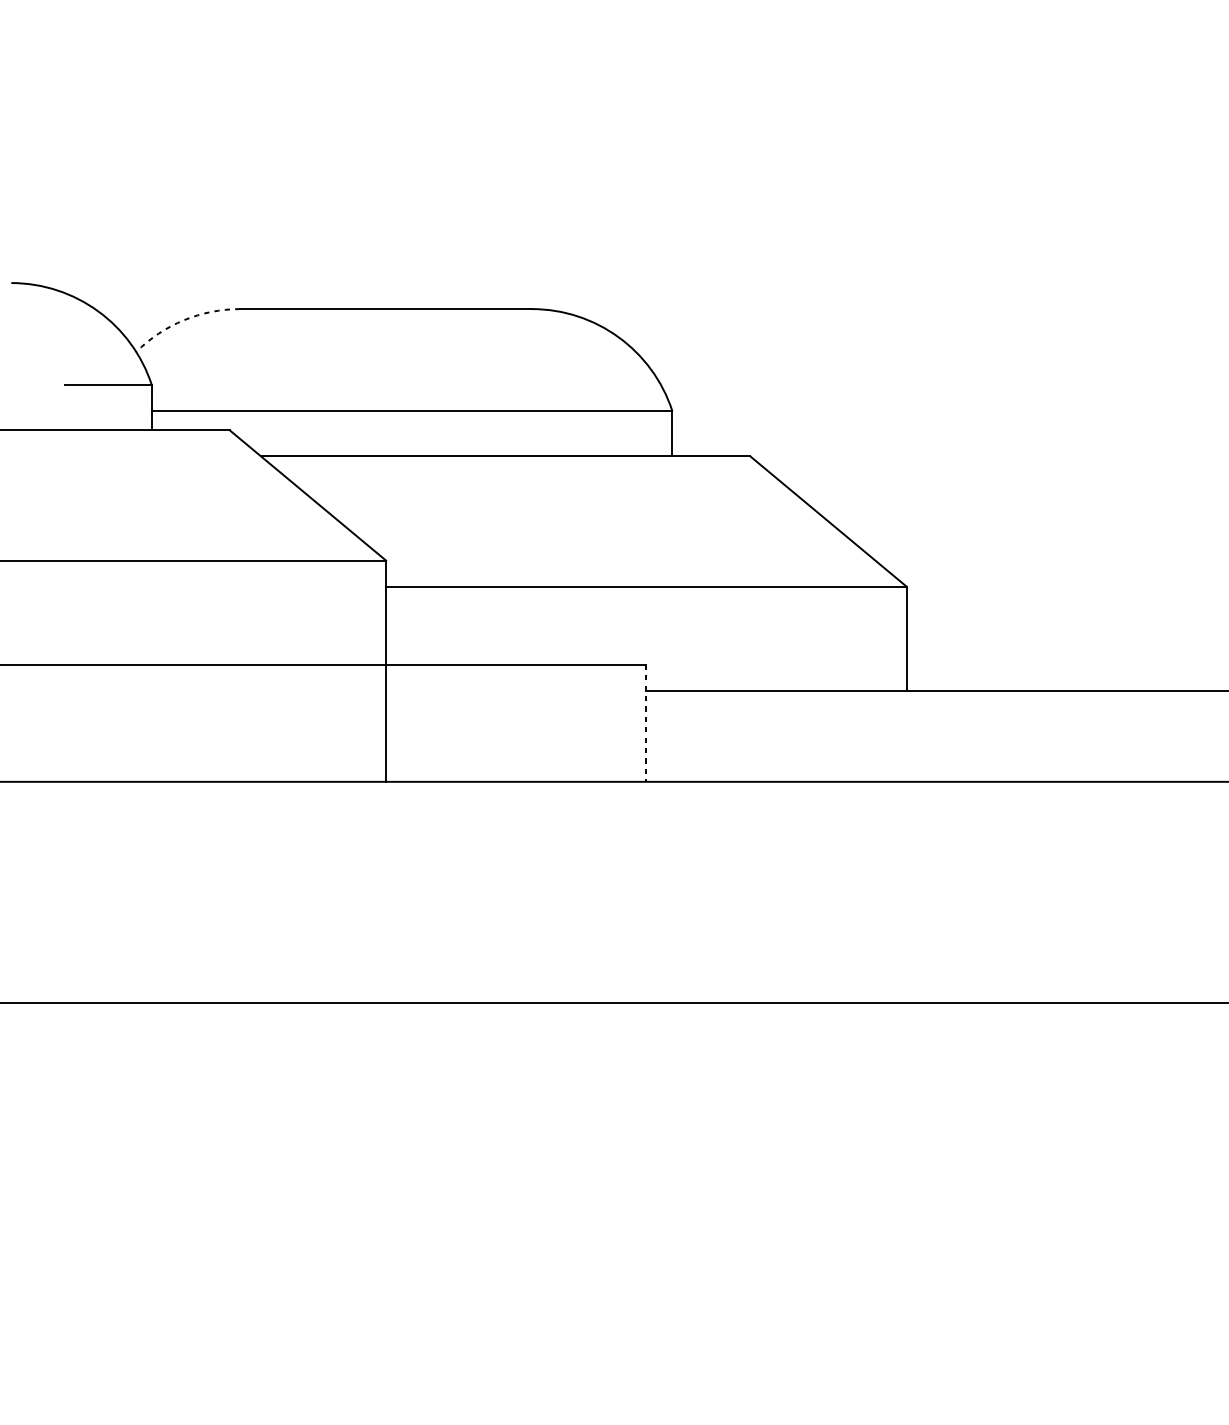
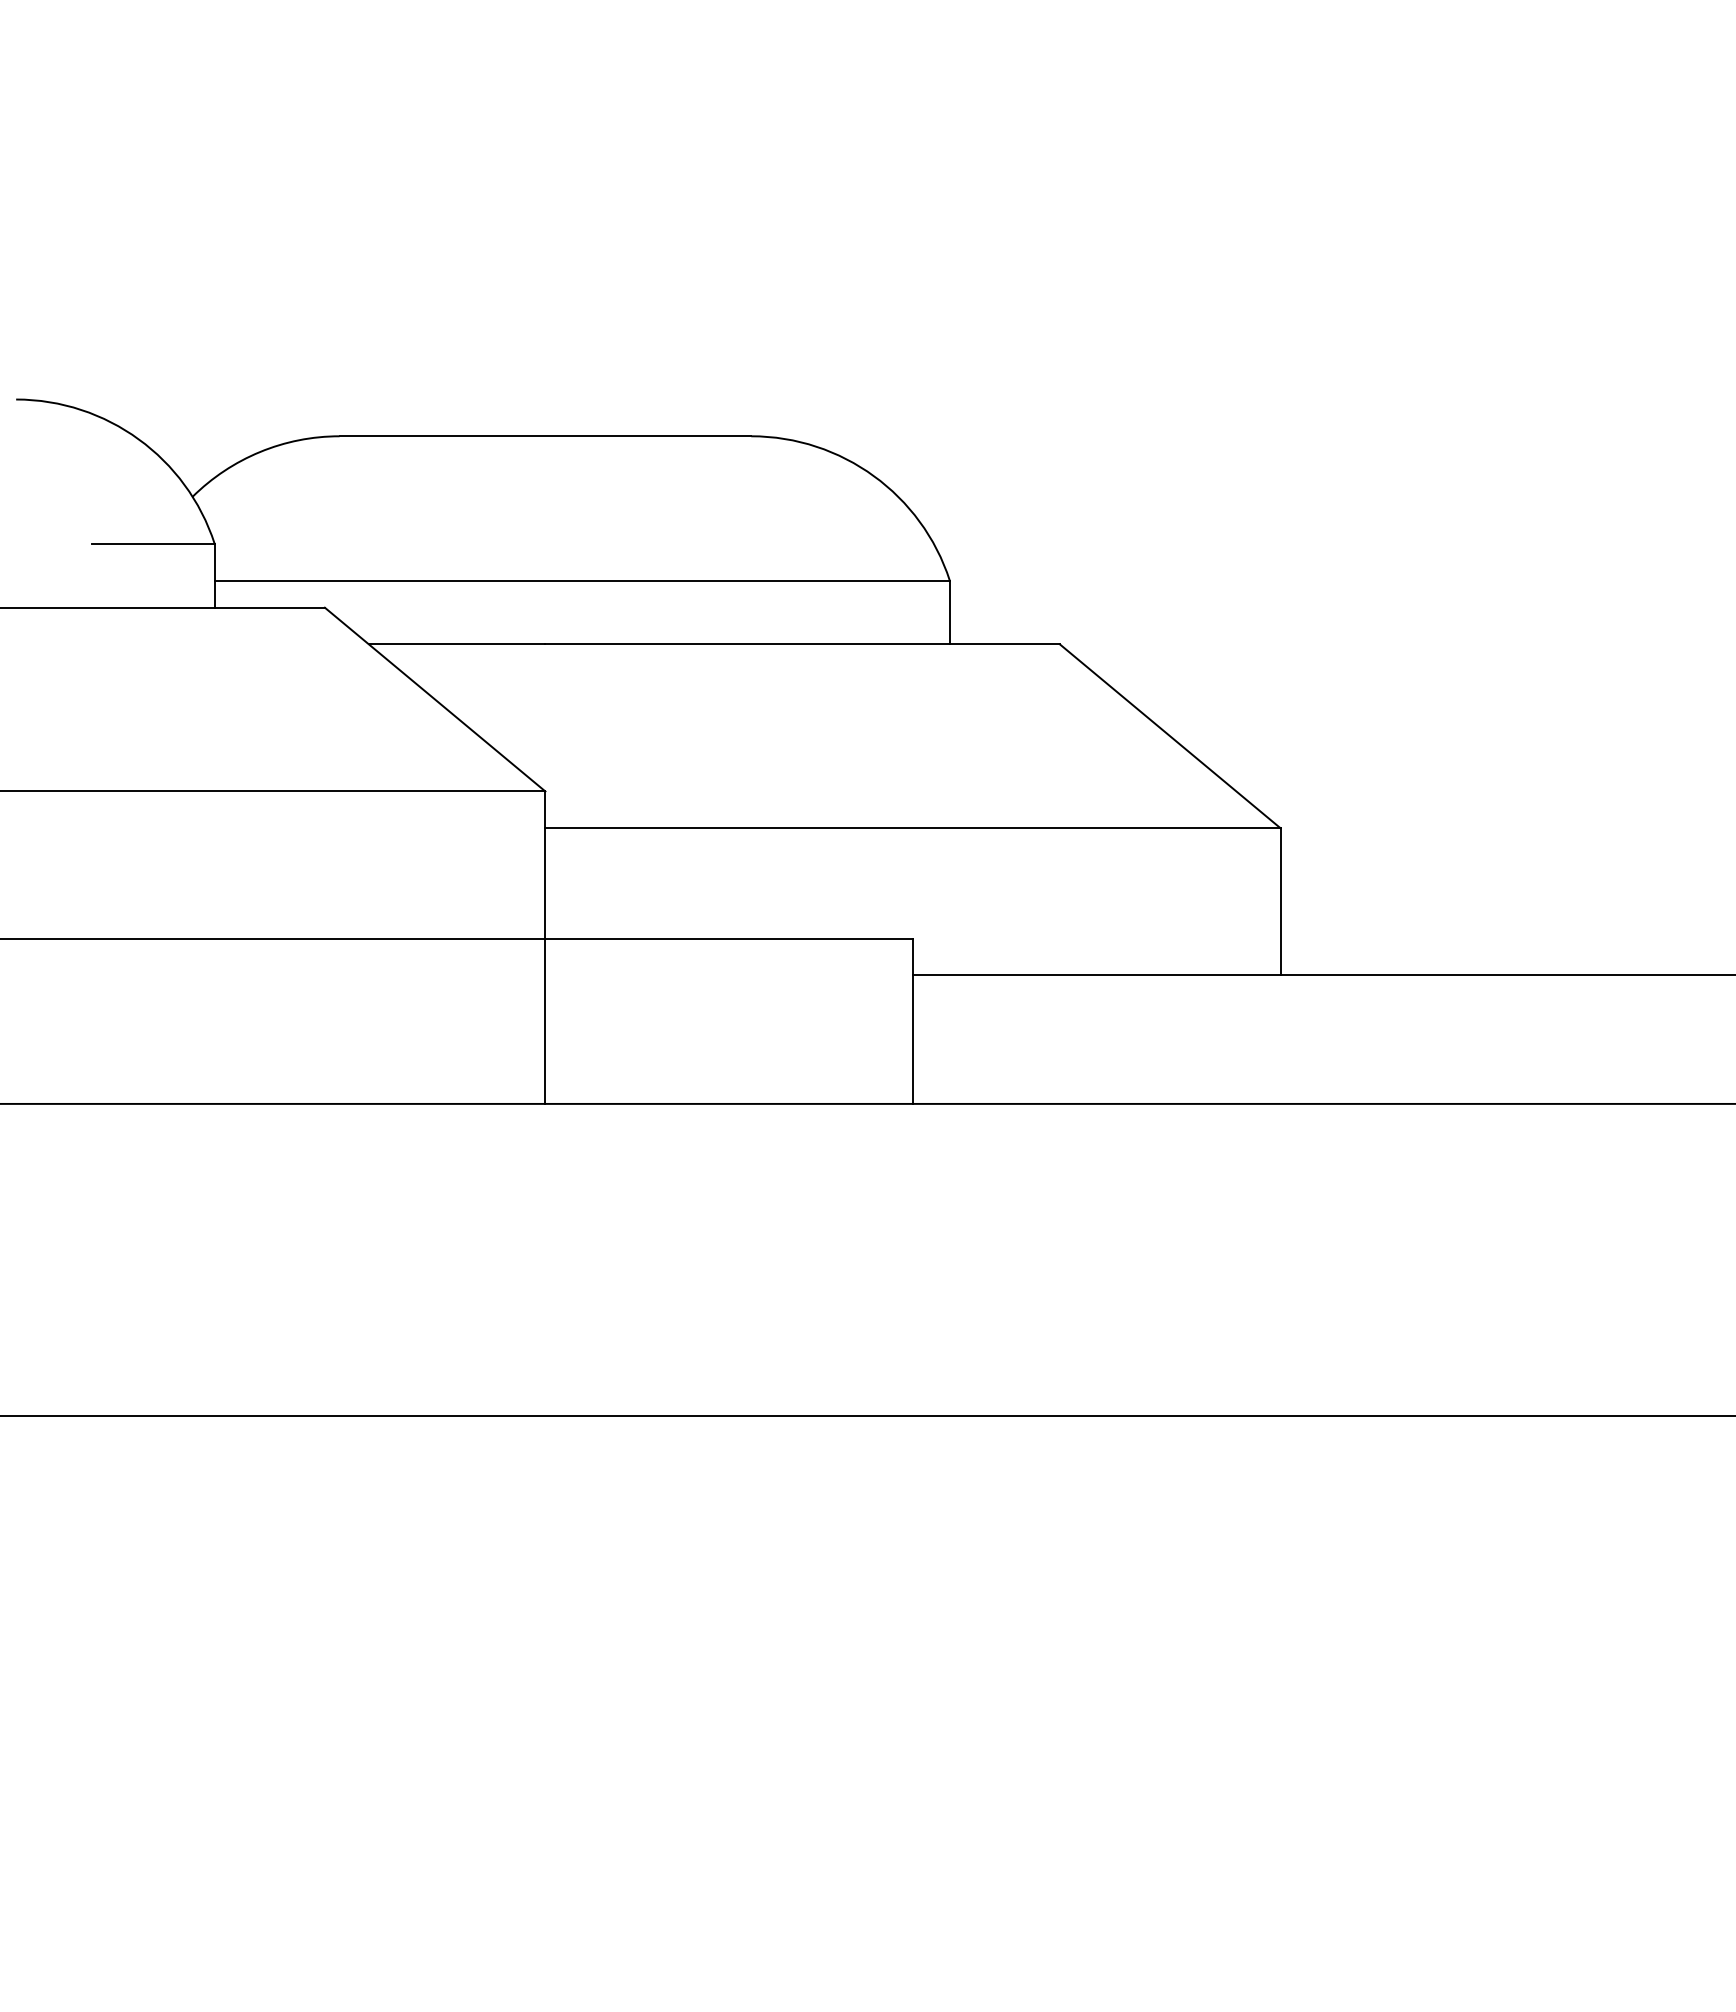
arc: (184, 320) -> (260, 452), dashed -> solid
line: (646, 723) -> (912, 1021), dashed -> solid

